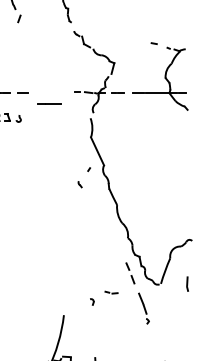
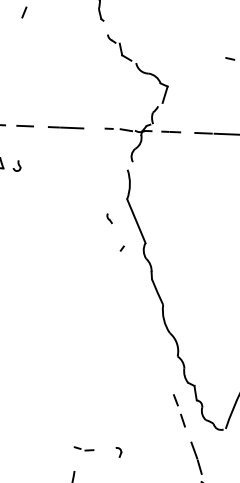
line: (49, 103) -> (66, 127), moved
part: (79, 184) -> (108, 218), moved
part: (111, 292) -> (84, 448), moved

